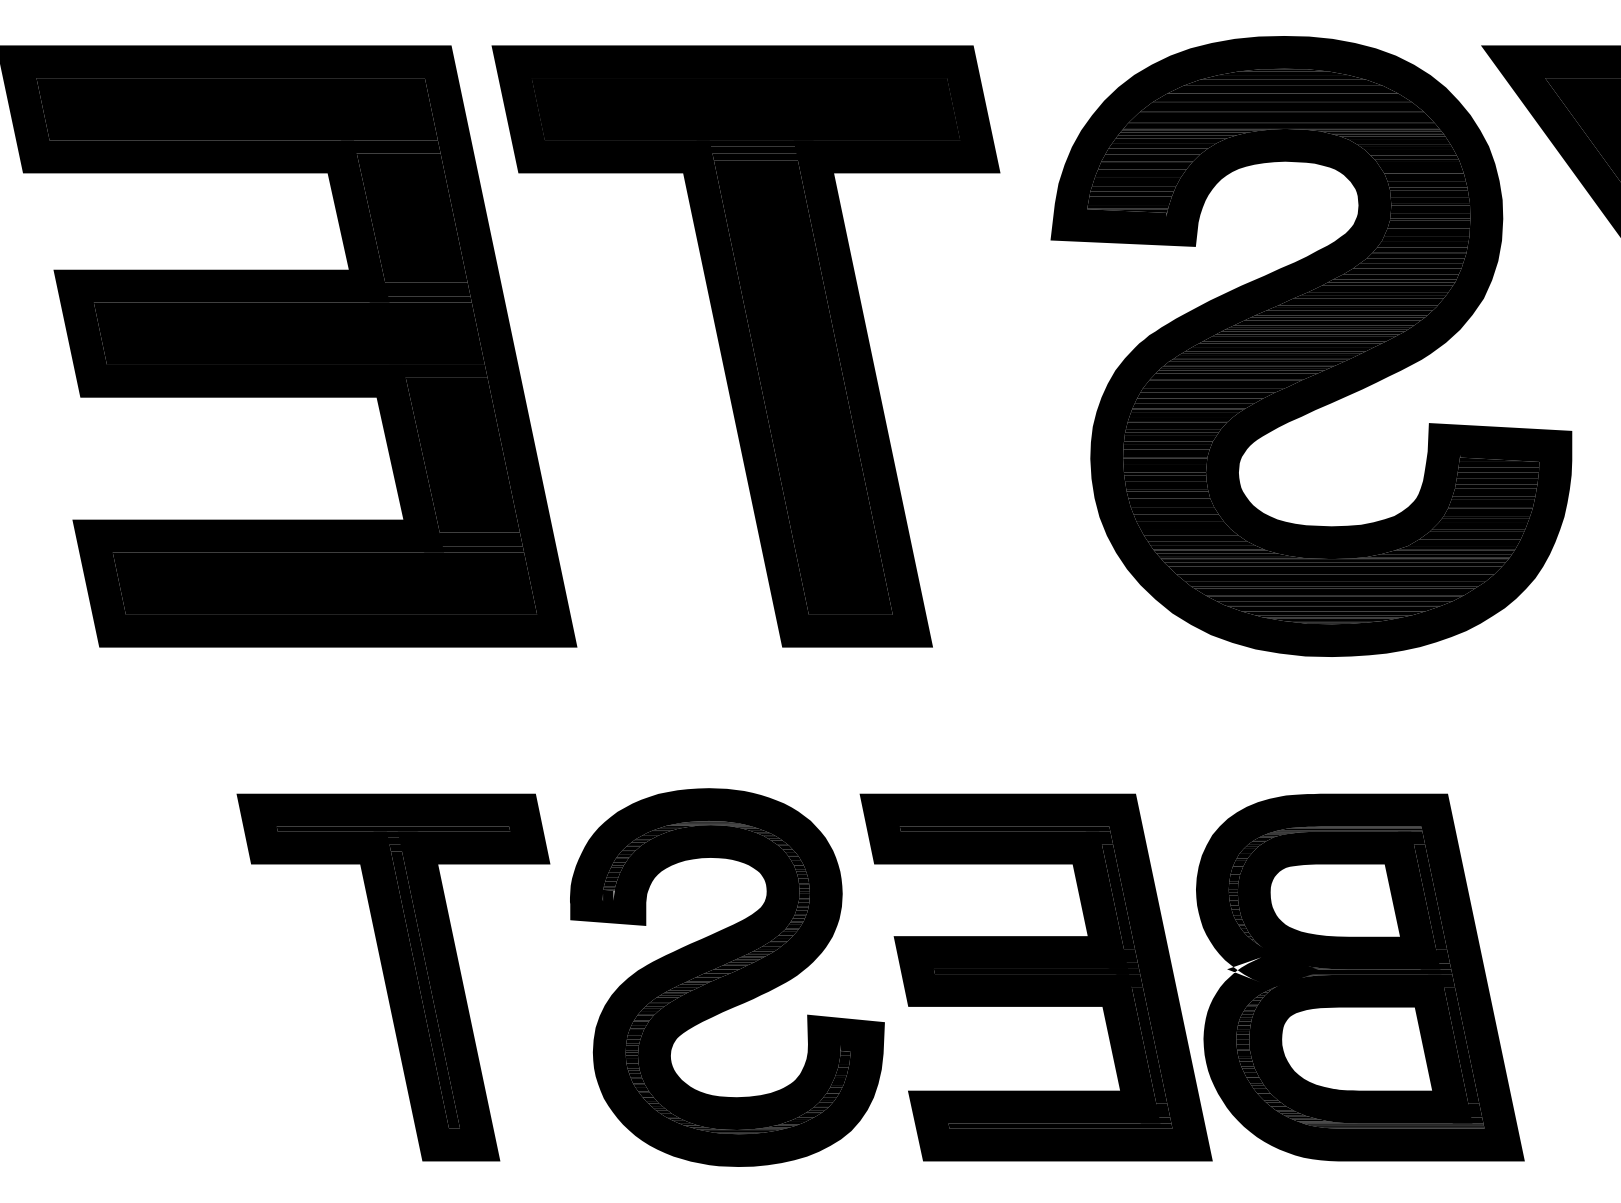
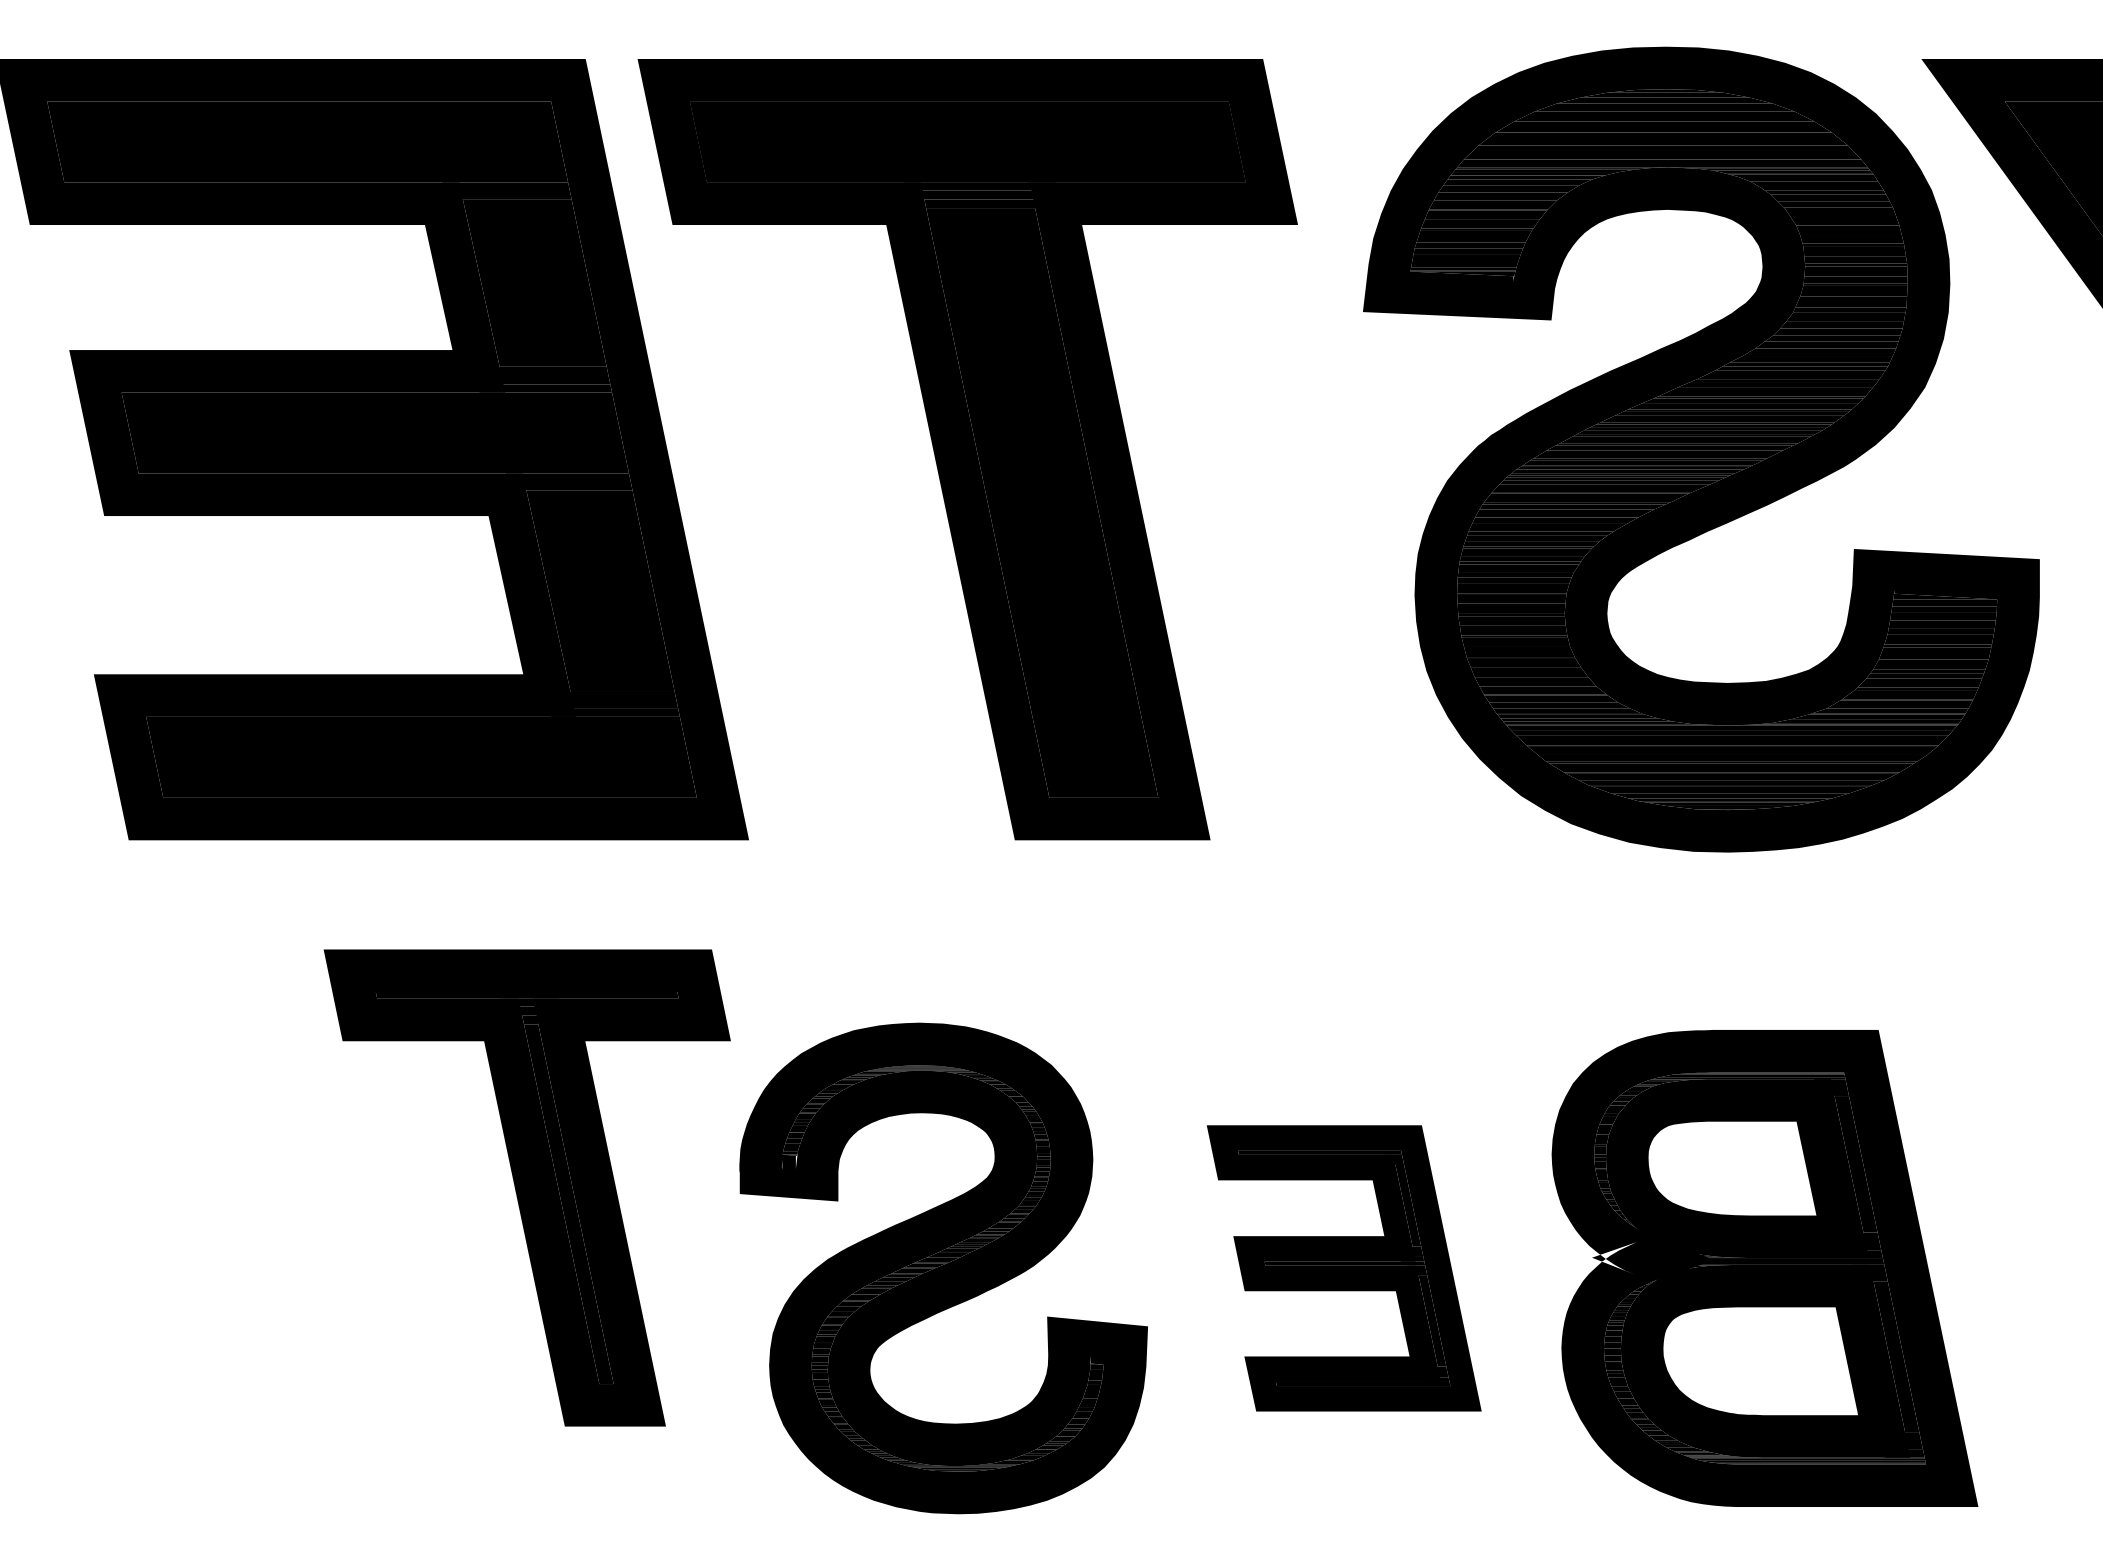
part: (393, 977) -> (527, 1187), moved
part: (1035, 977) -> (1343, 1268), size x0.6

